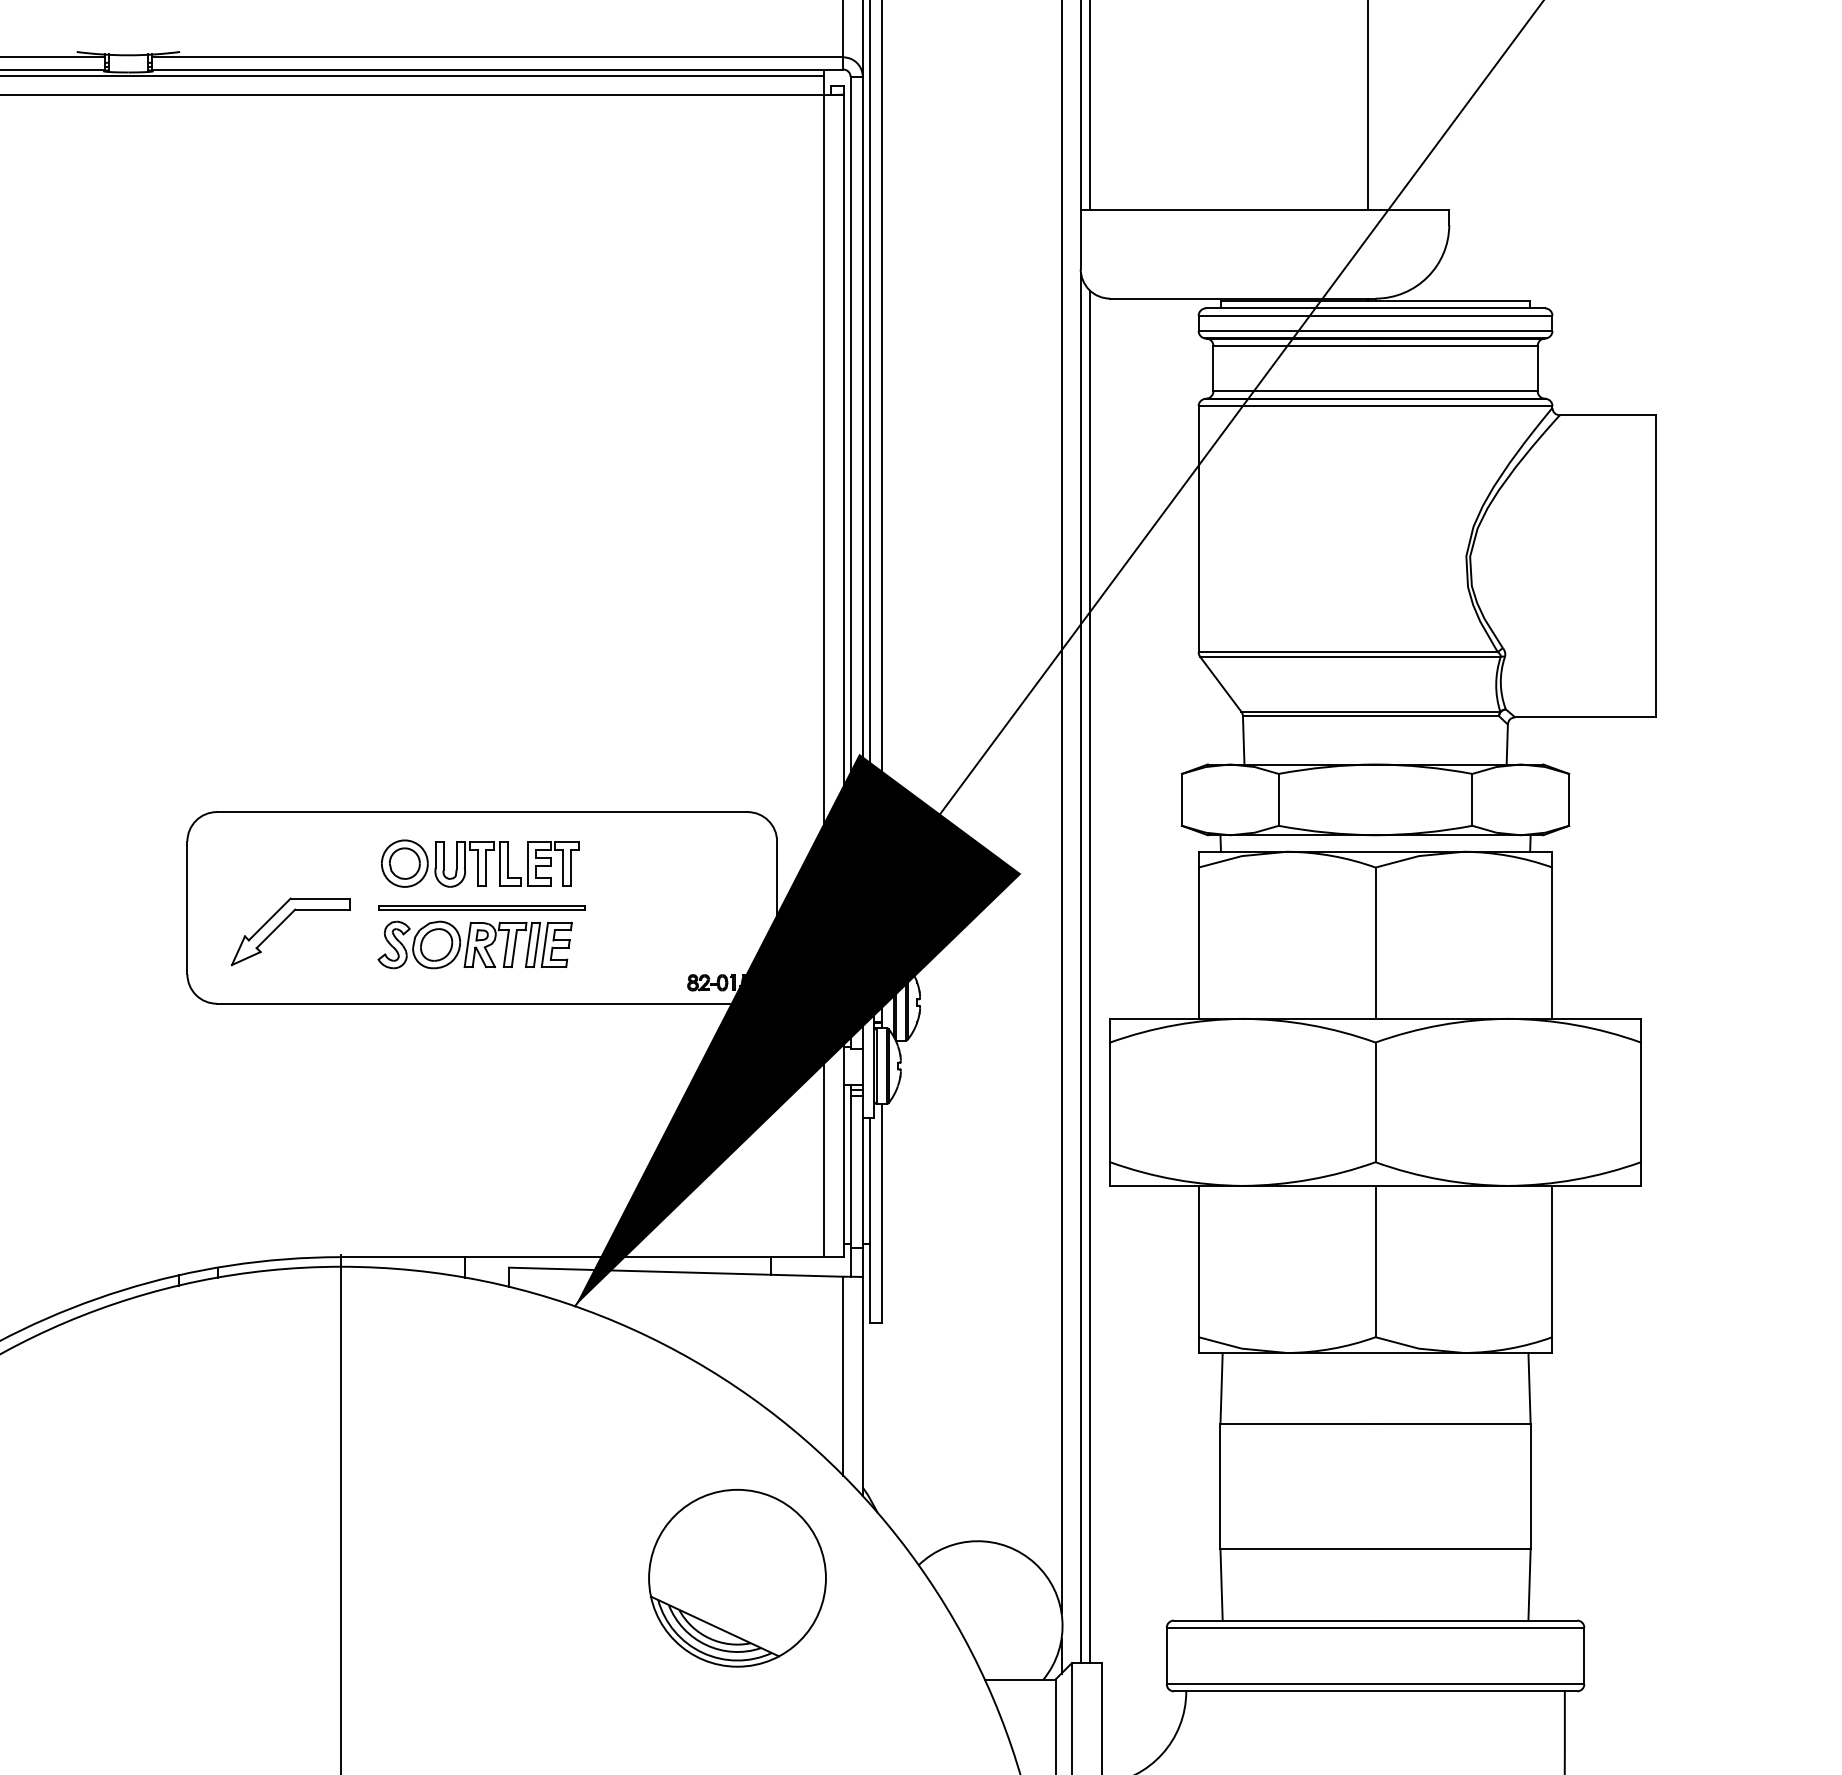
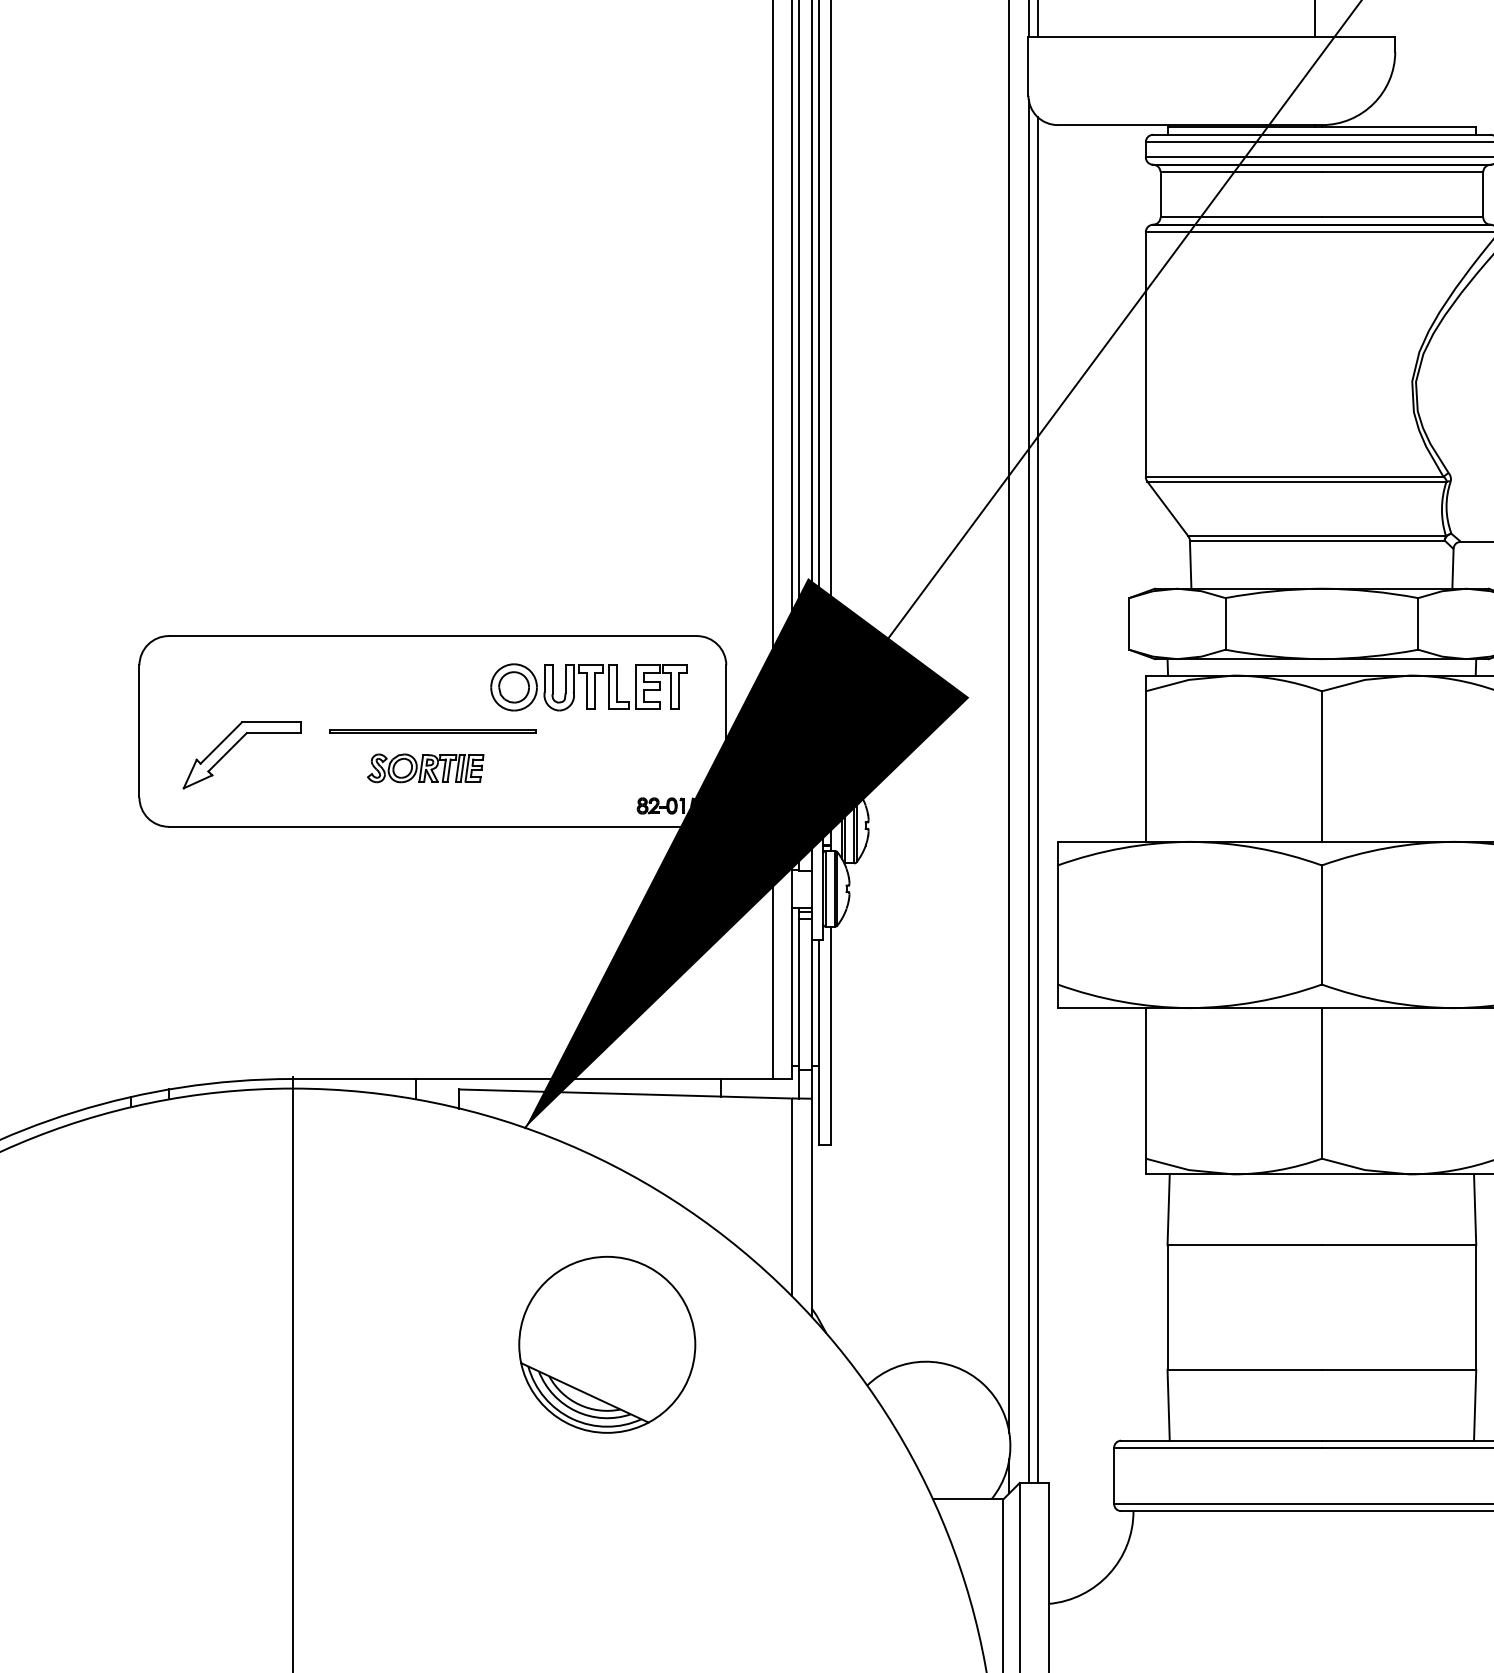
part: (480, 863) -> (589, 687), moved
part: (474, 944) -> (425, 767), size x0.6
part: (737, 1577) -> (607, 1344), moved

